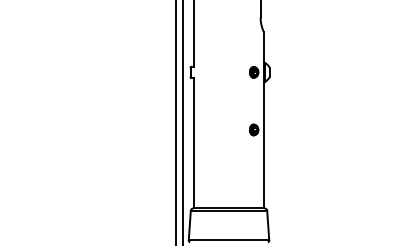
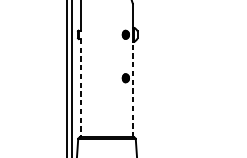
line: (194, 143) -> (80, 88), solid -> dashed
line: (263, 144) -> (132, 89), solid -> dashed

